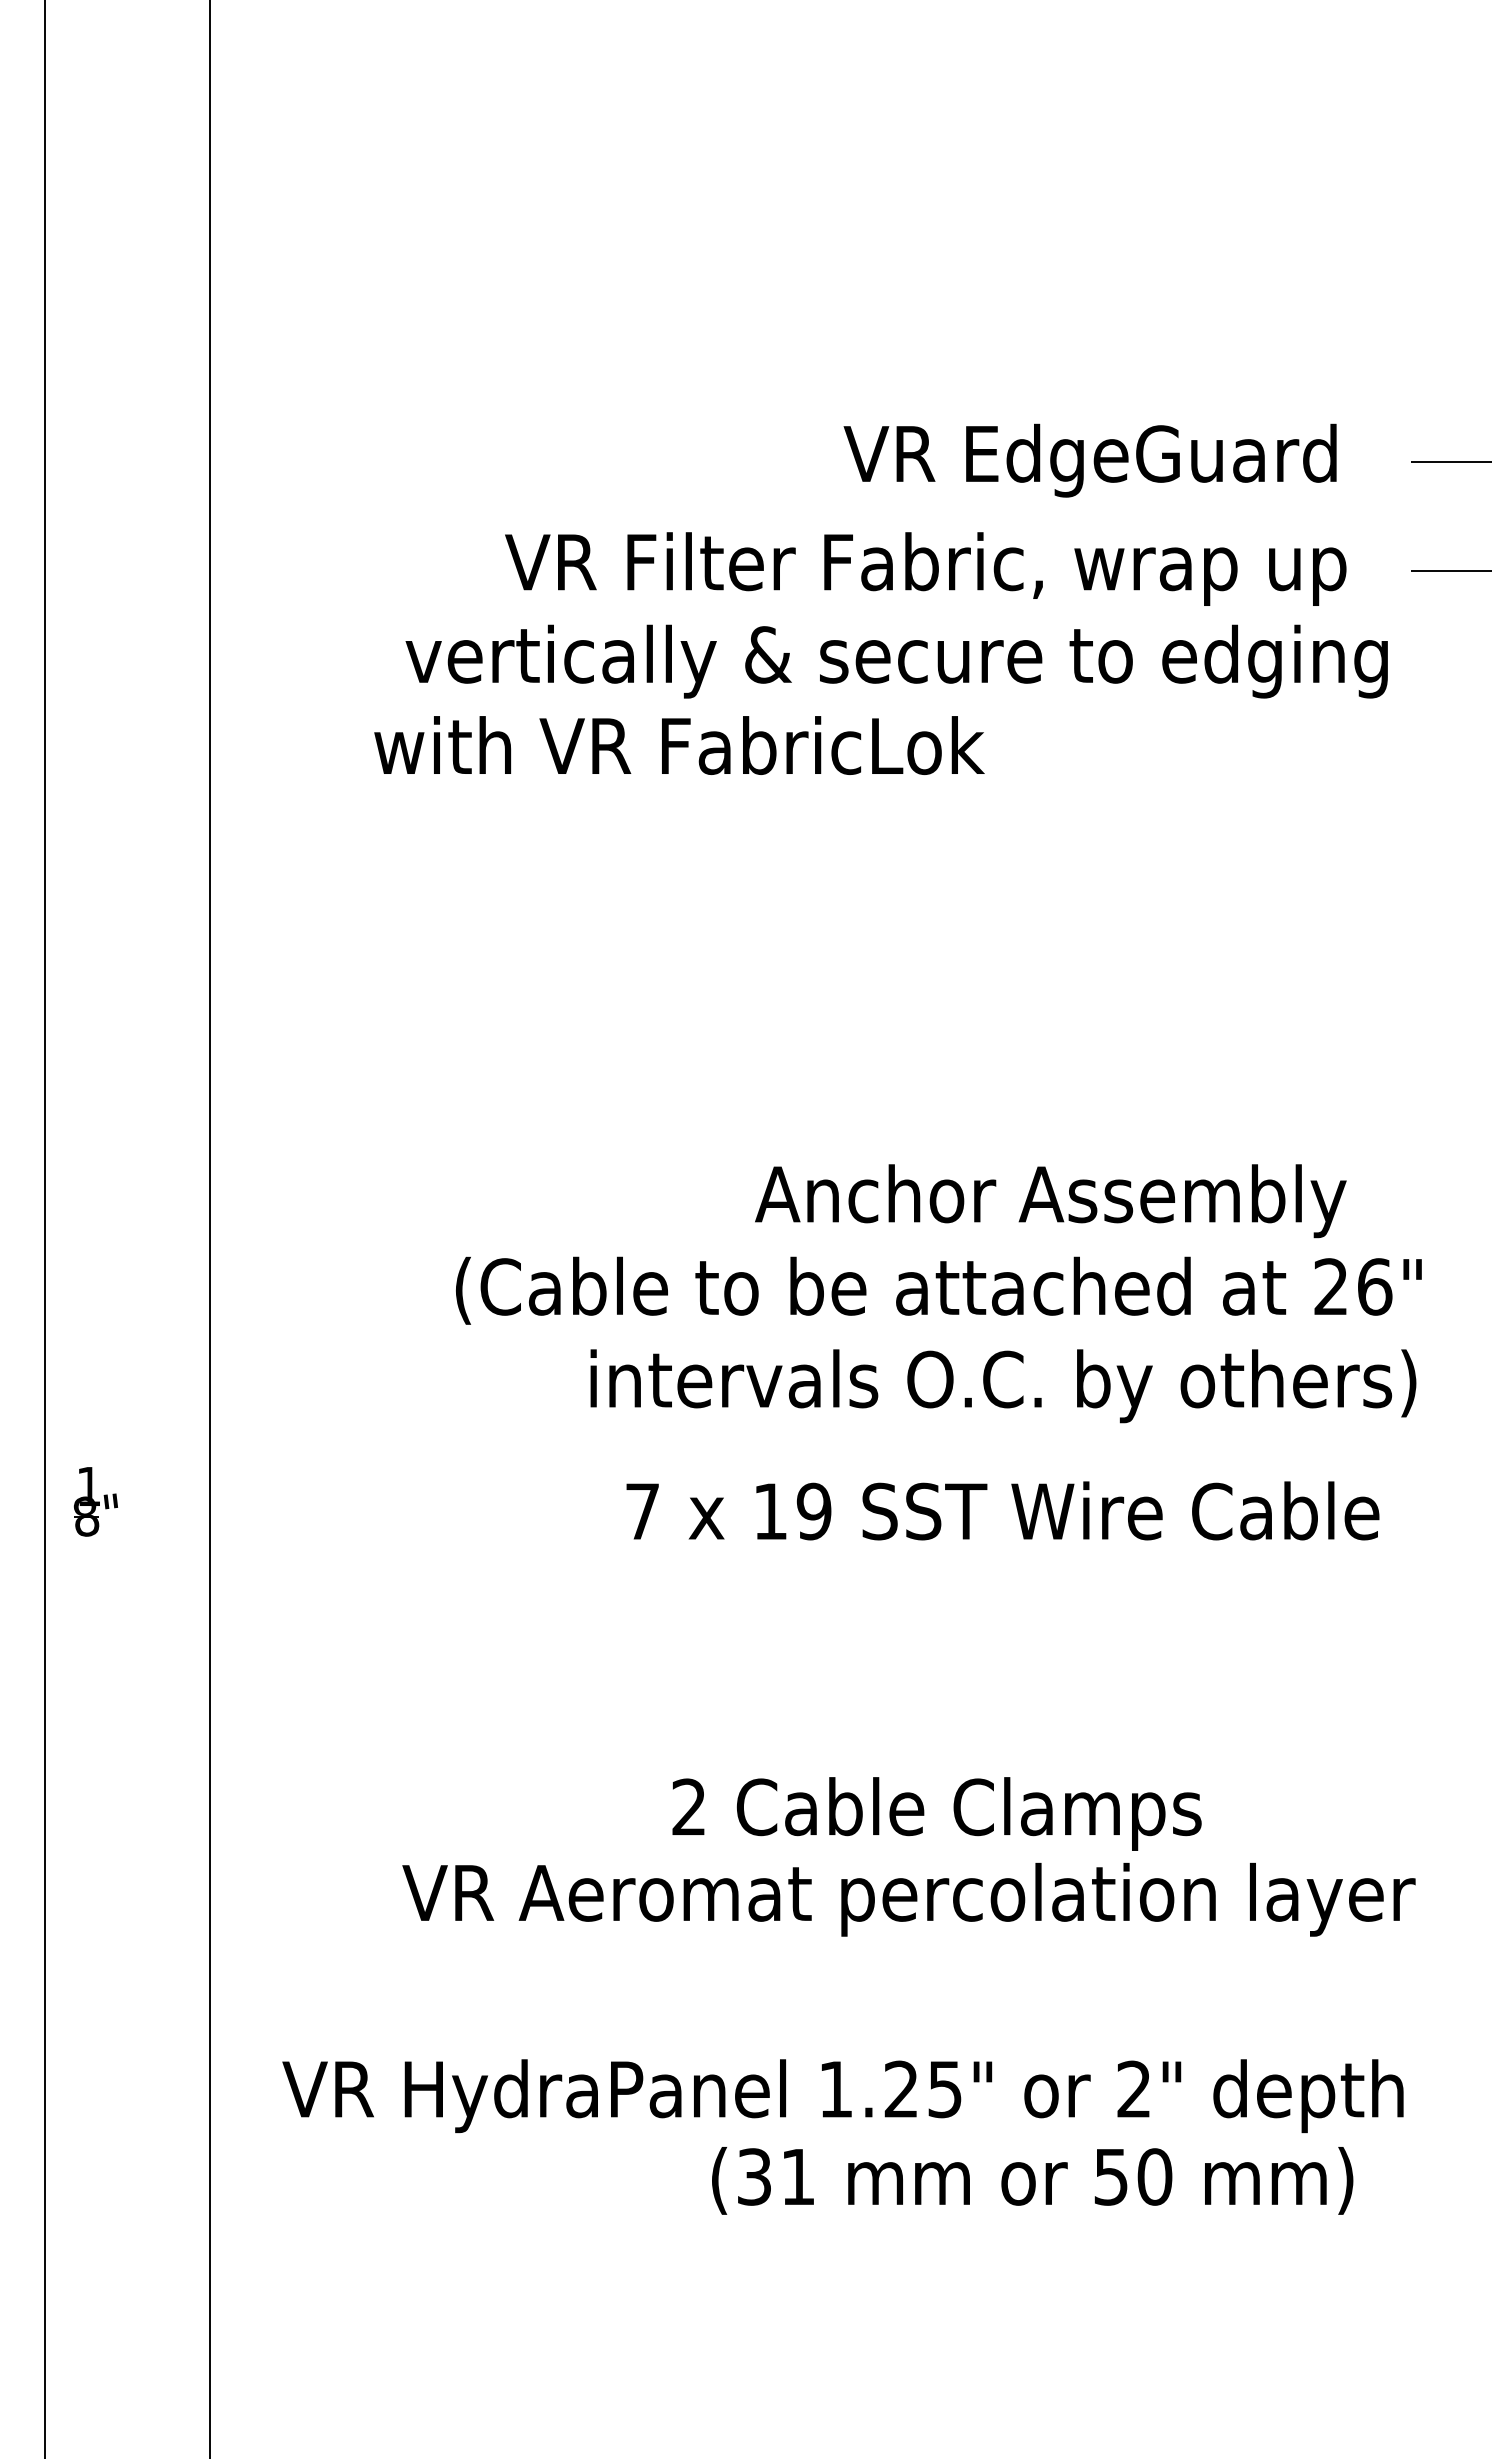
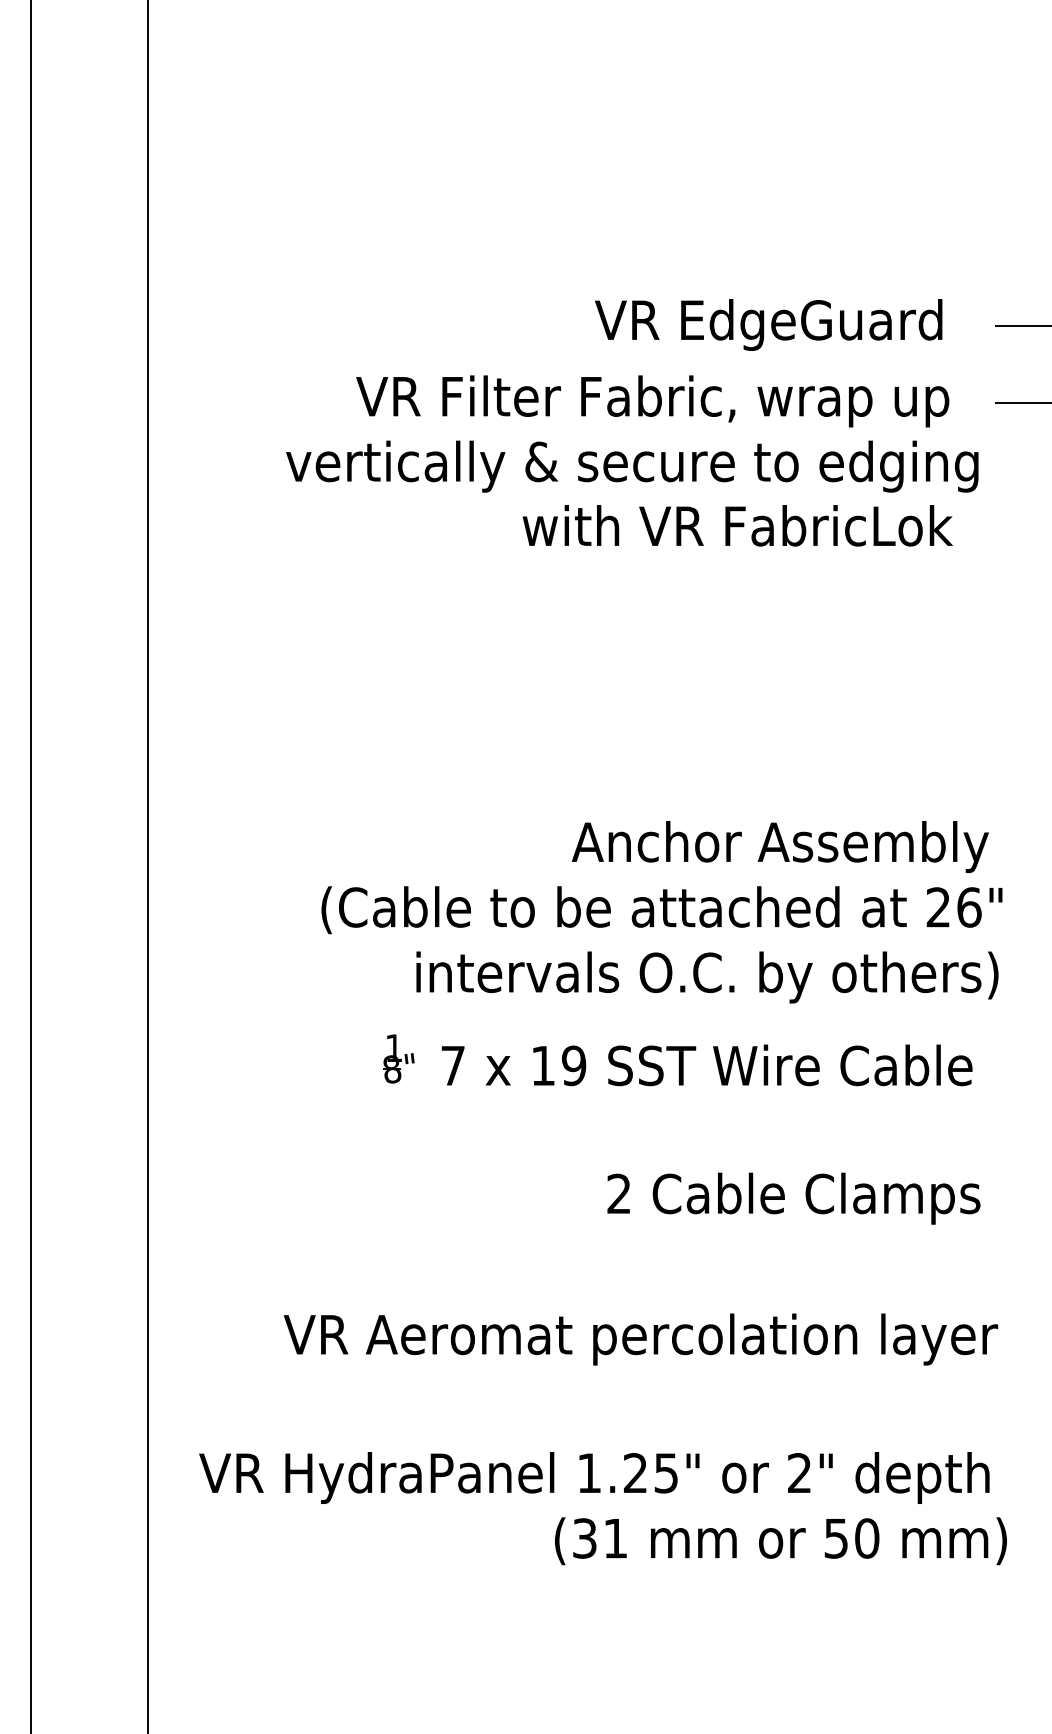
text: (679, 745) -> (737, 525), moved
text: (1050, 1201) -> (780, 847), moved
part: (95, 1501) -> (398, 1058), moved
text: (936, 1813) -> (793, 1198), moved
text: (1032, 2180) -> (780, 1540), moved

